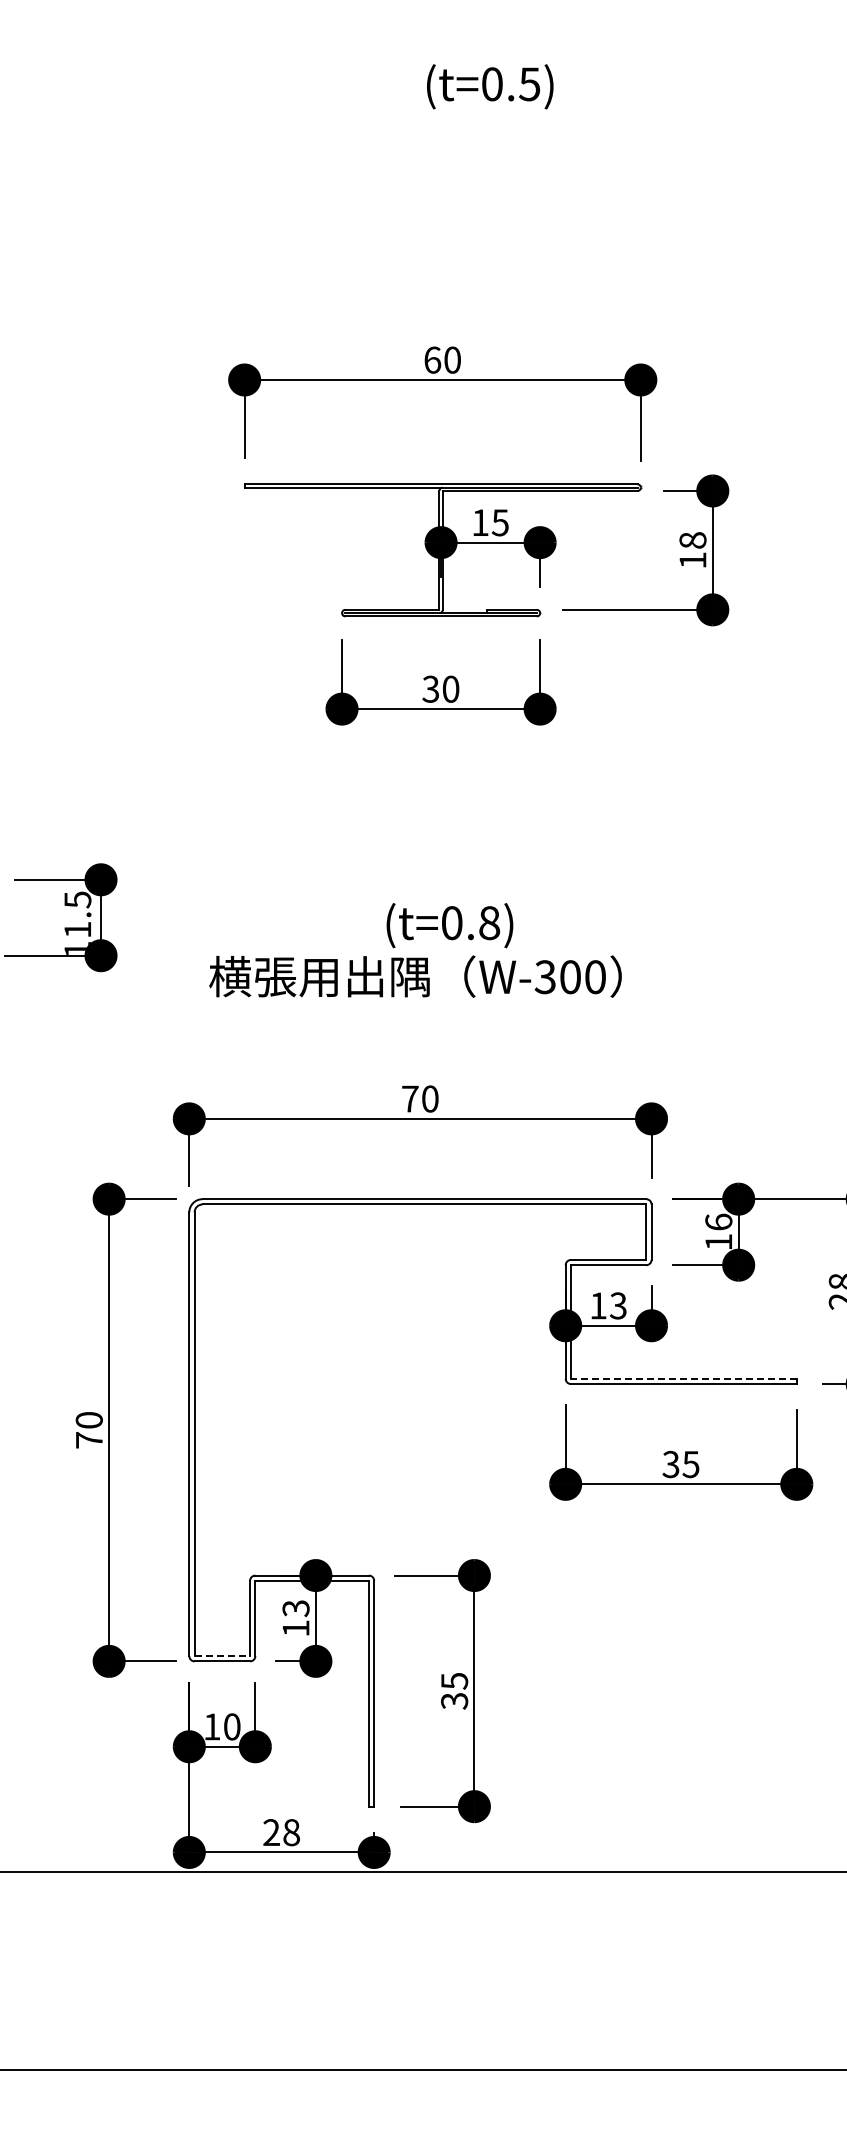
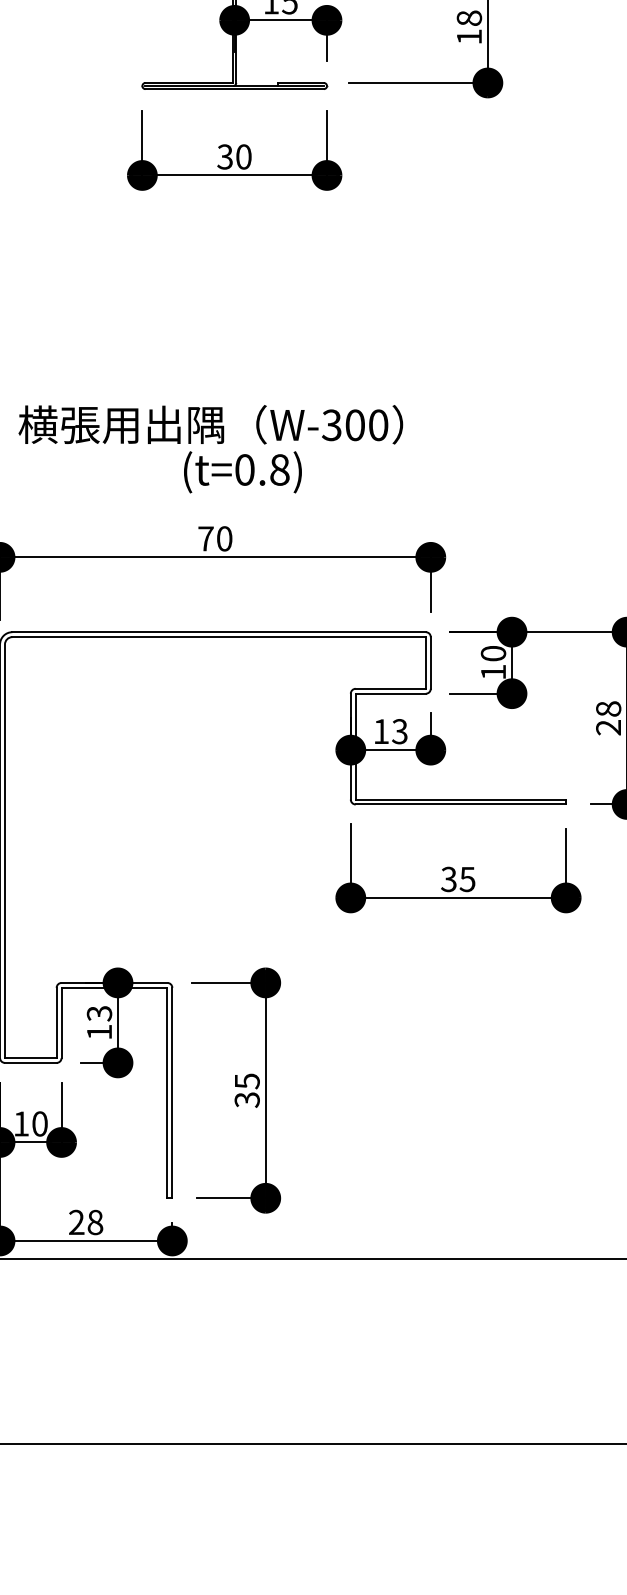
text: (449, 925) -> (242, 472), moved
text: (718, 1221) -> (493, 652), 16 -> 10
line: (683, 1378) -> (460, 799), dashed -> solid
line: (222, 1656) -> (30, 1058), dashed -> solid

